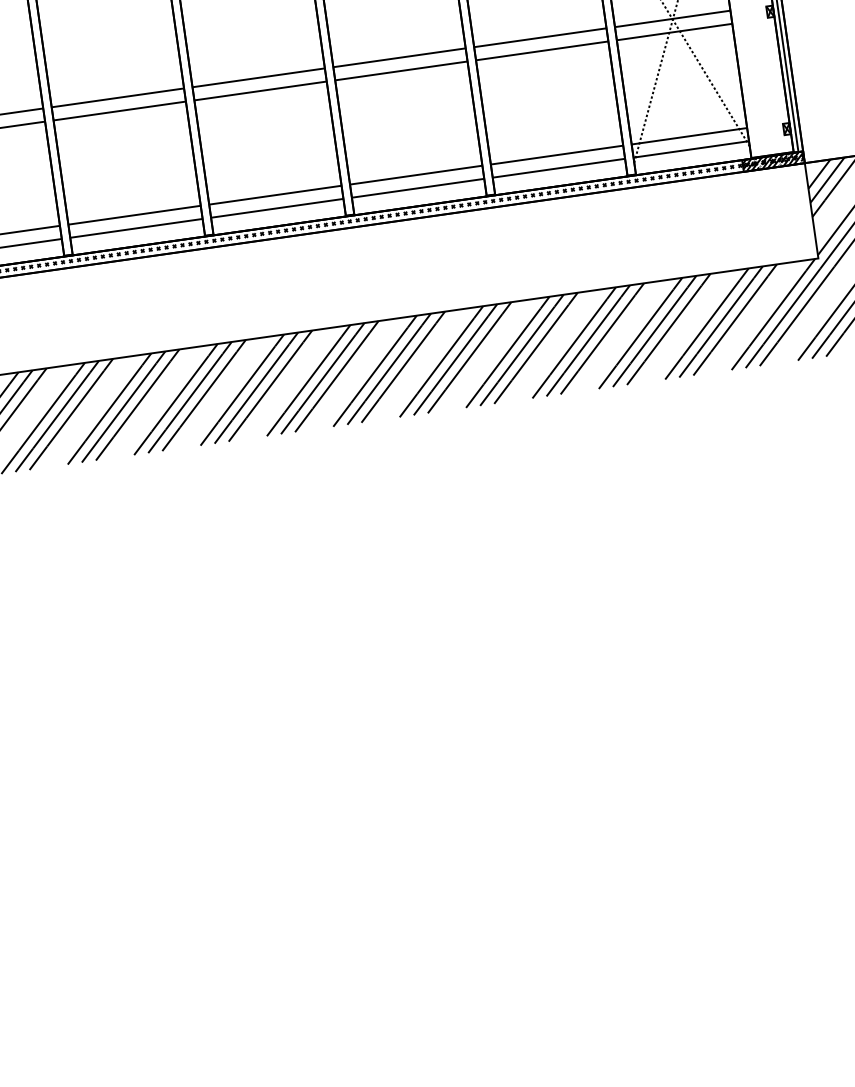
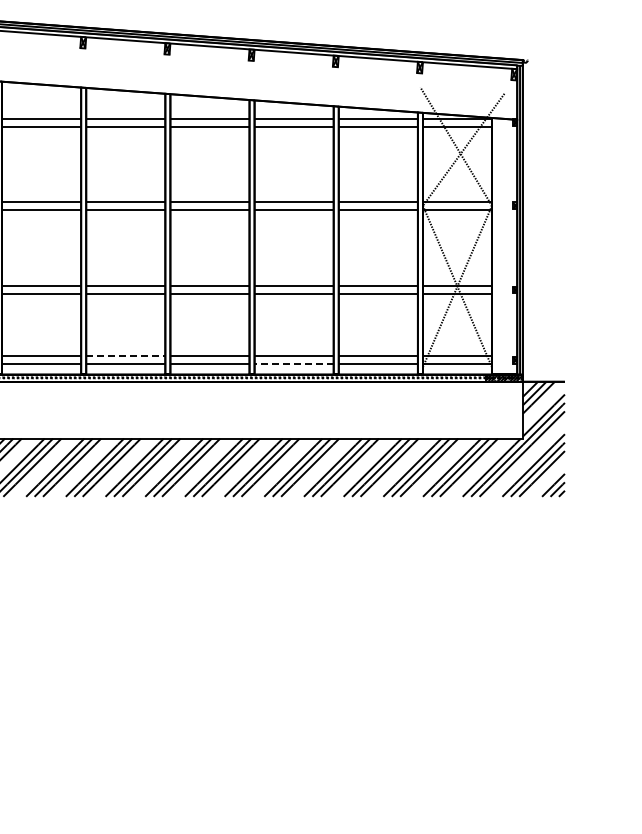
line: (418, 188) -> (294, 364), solid -> dashed
line: (134, 215) -> (125, 356), solid -> dashed

